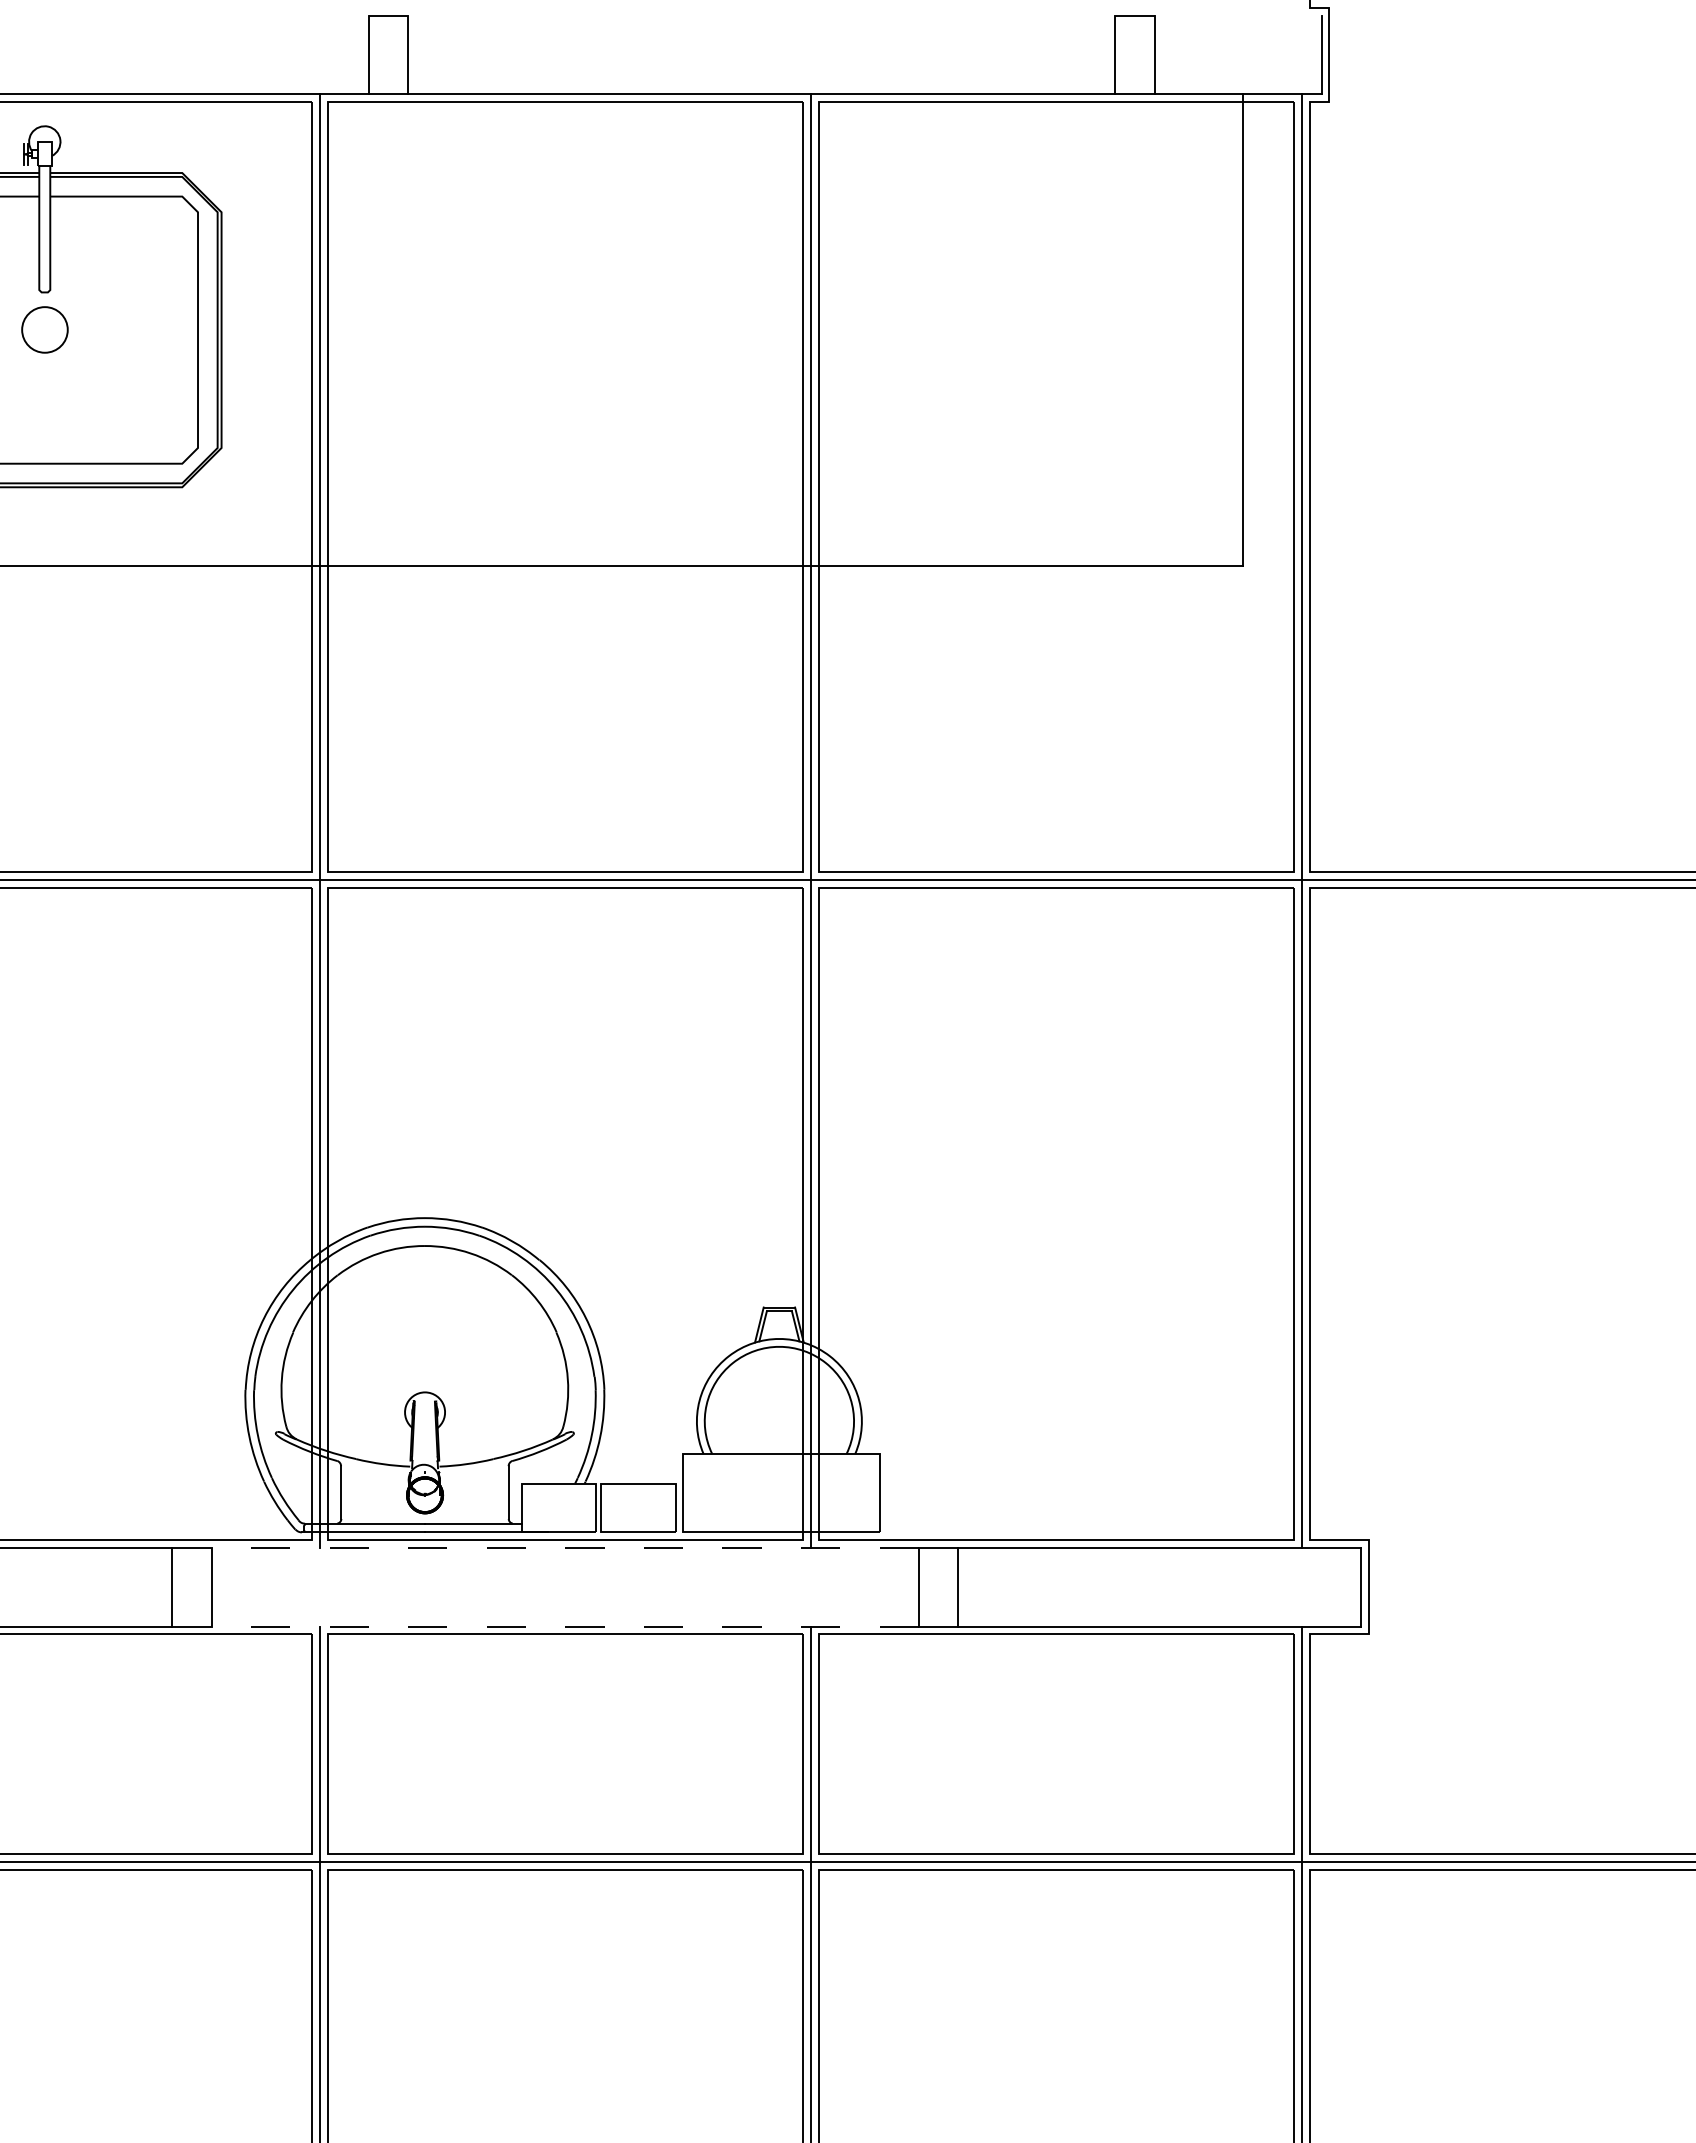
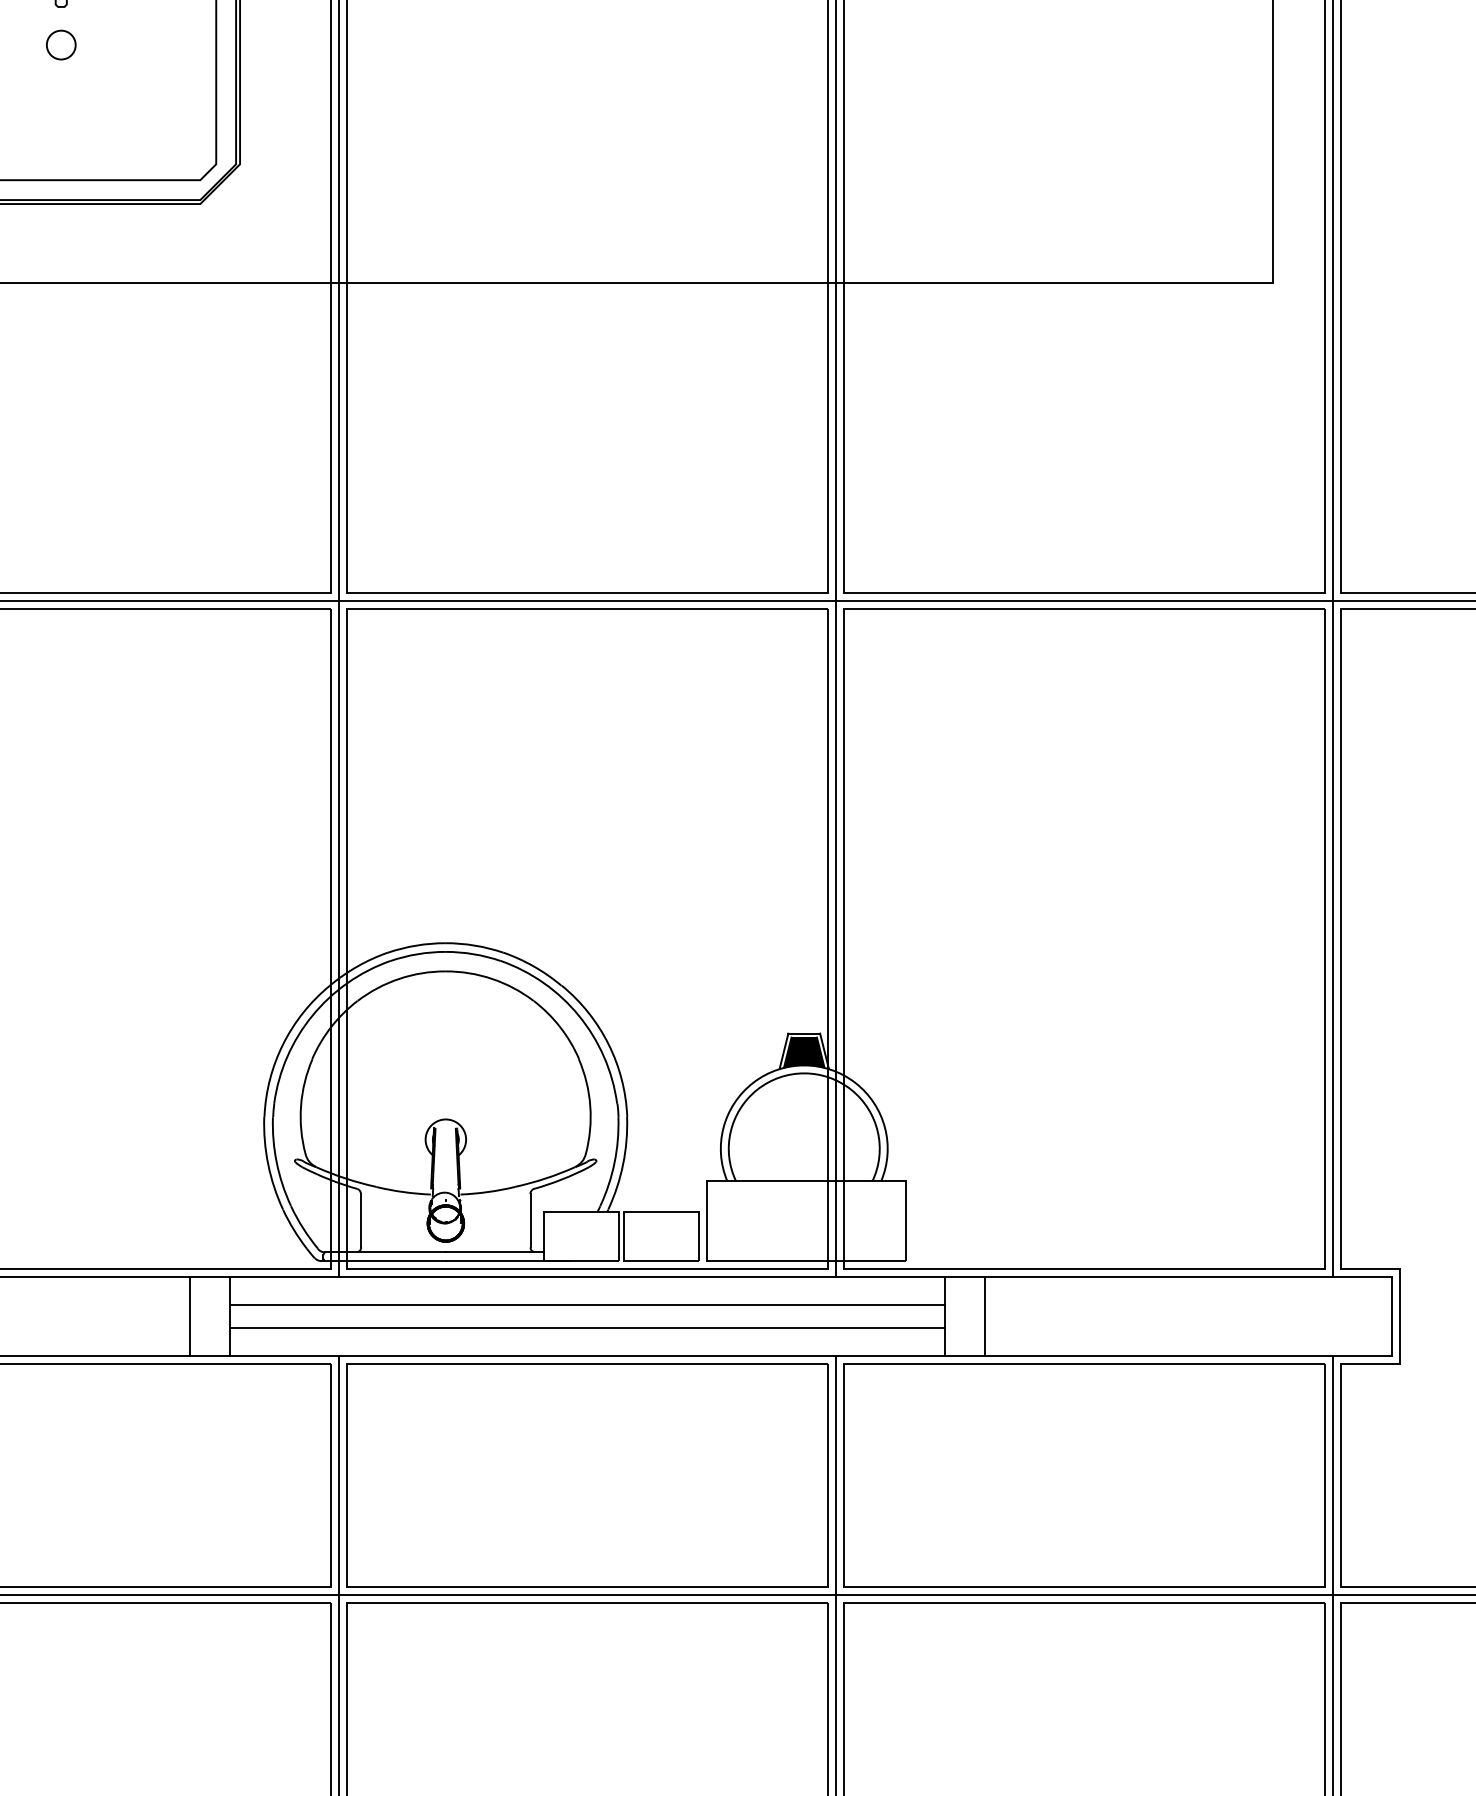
circle: (44, 330) -> (60, 45), size x0.62
fill: (779, 1326) -> (804, 1052), added
line: (565, 1547) -> (587, 1276), dashed -> solid
line: (564, 1575) -> (586, 1304), added
line: (564, 1599) -> (586, 1328), added
line: (565, 1626) -> (587, 1356), dashed -> solid

